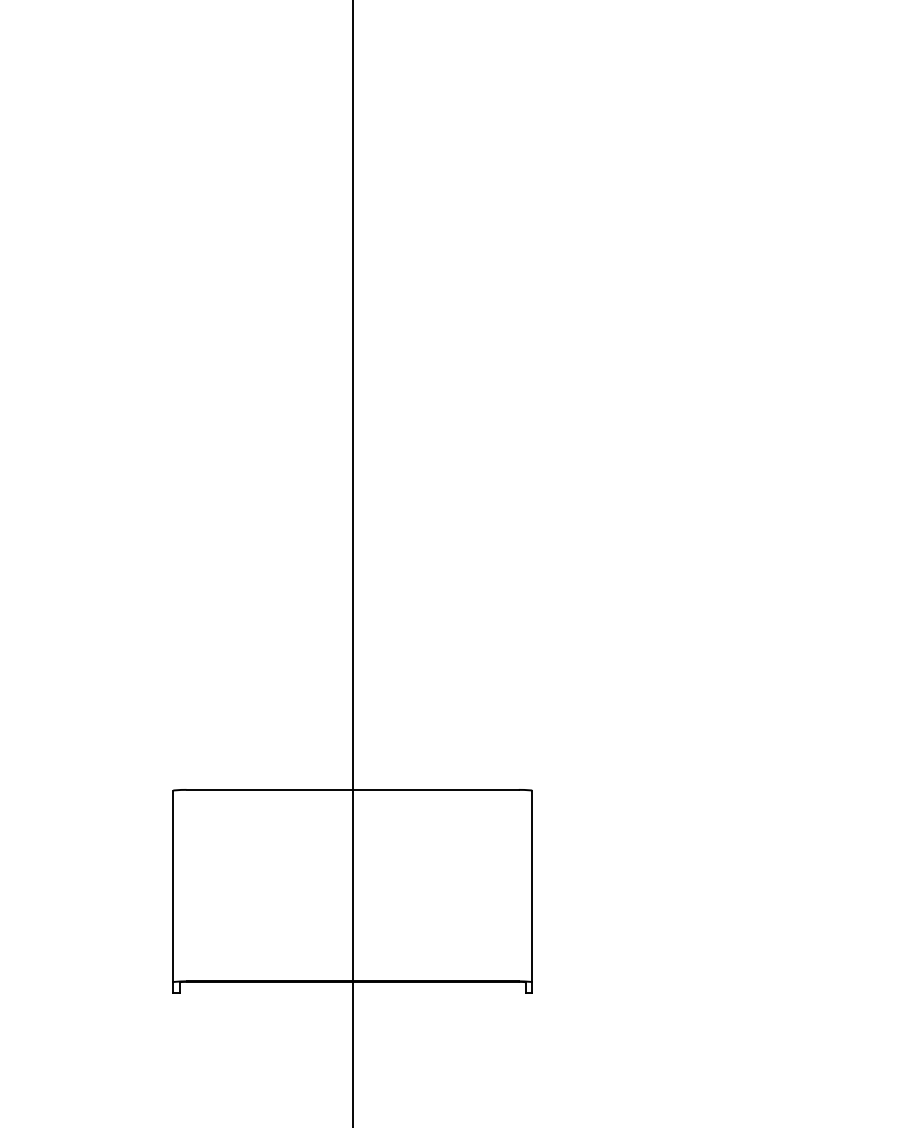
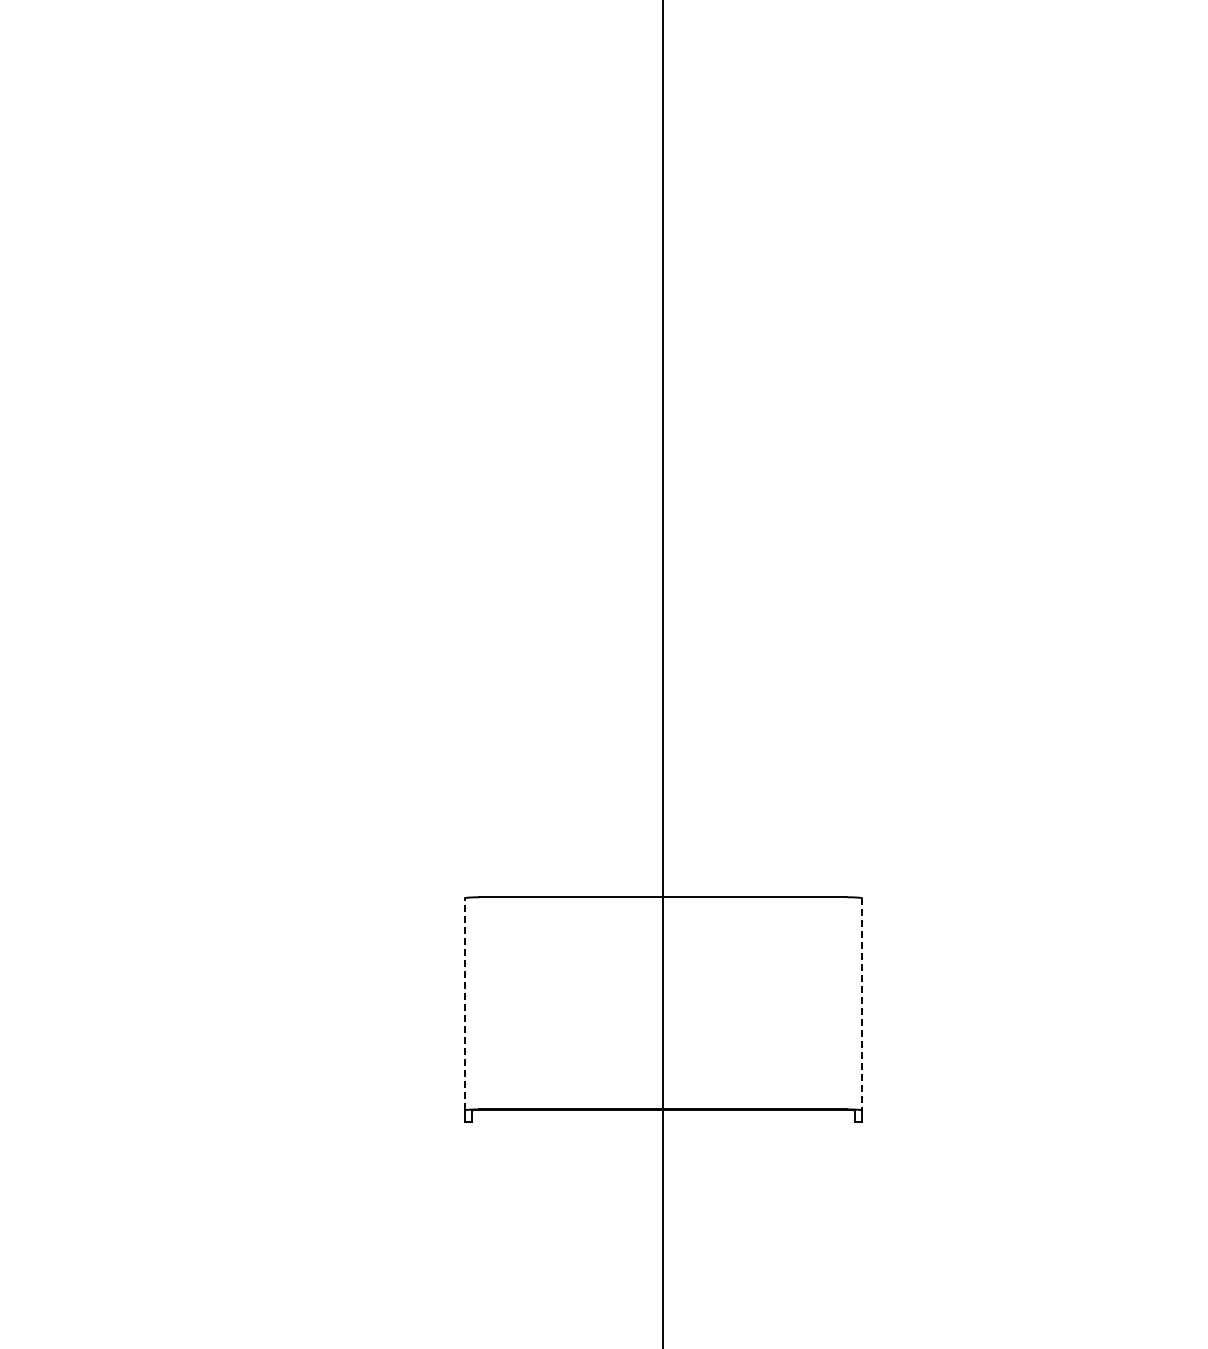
line: (173, 885) -> (464, 1003), solid -> dashed
line: (532, 886) -> (862, 1004), solid -> dashed

